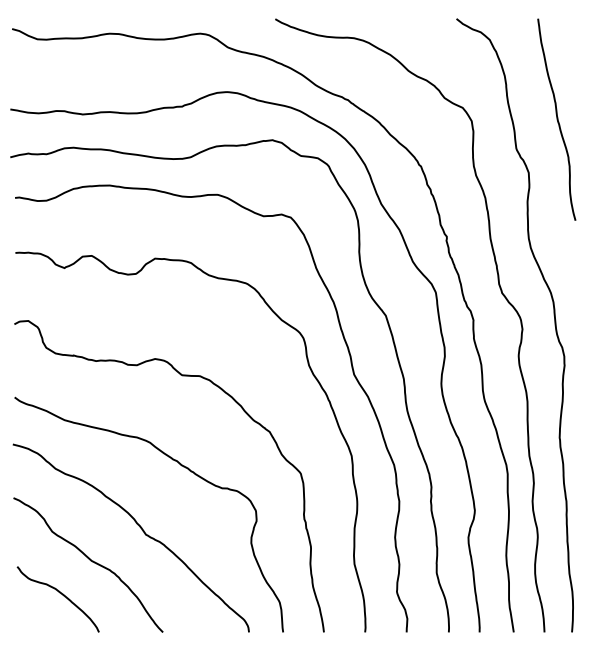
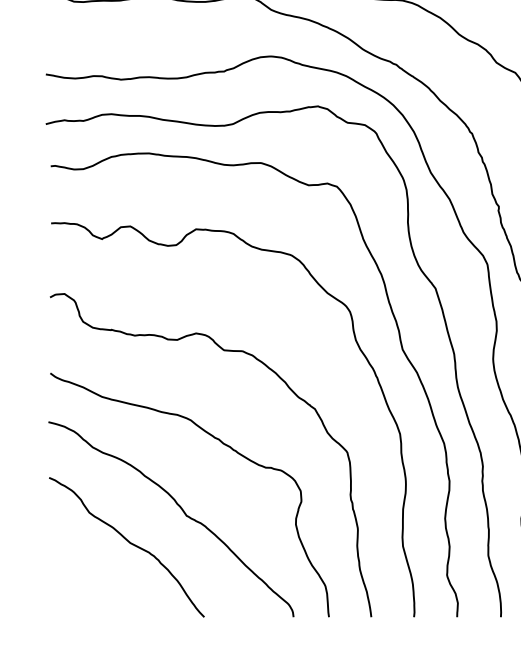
curve: (59, 593) -> (96, 576), removed

